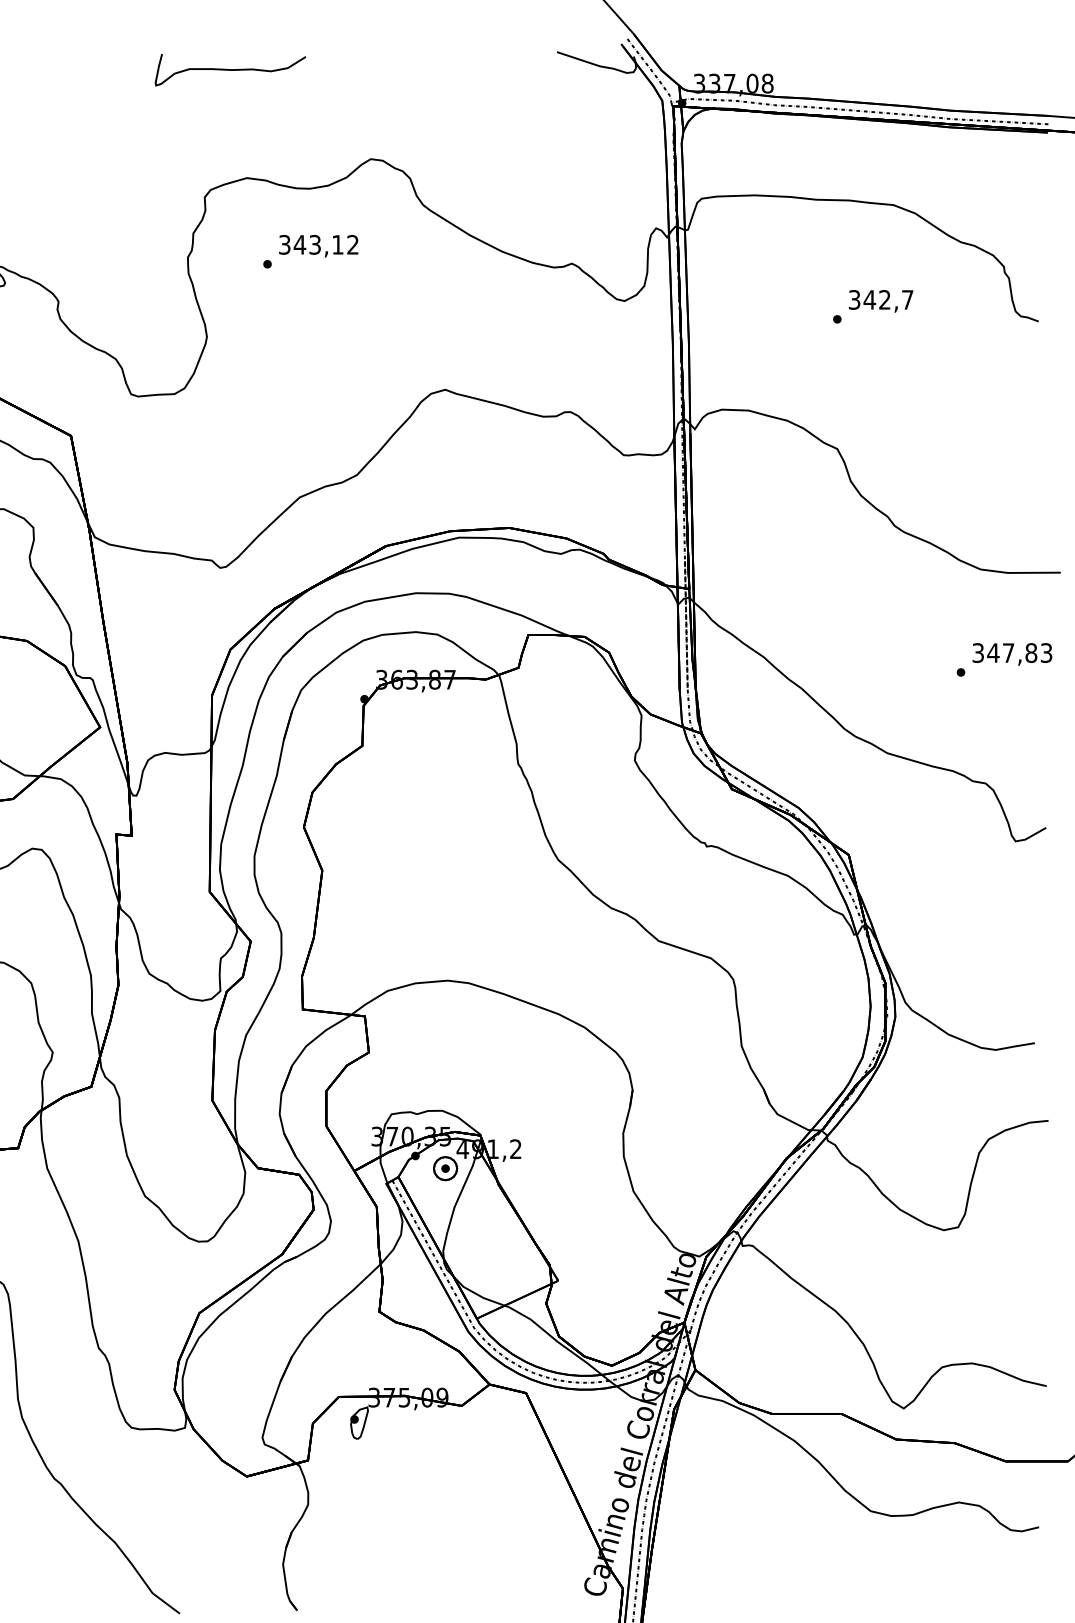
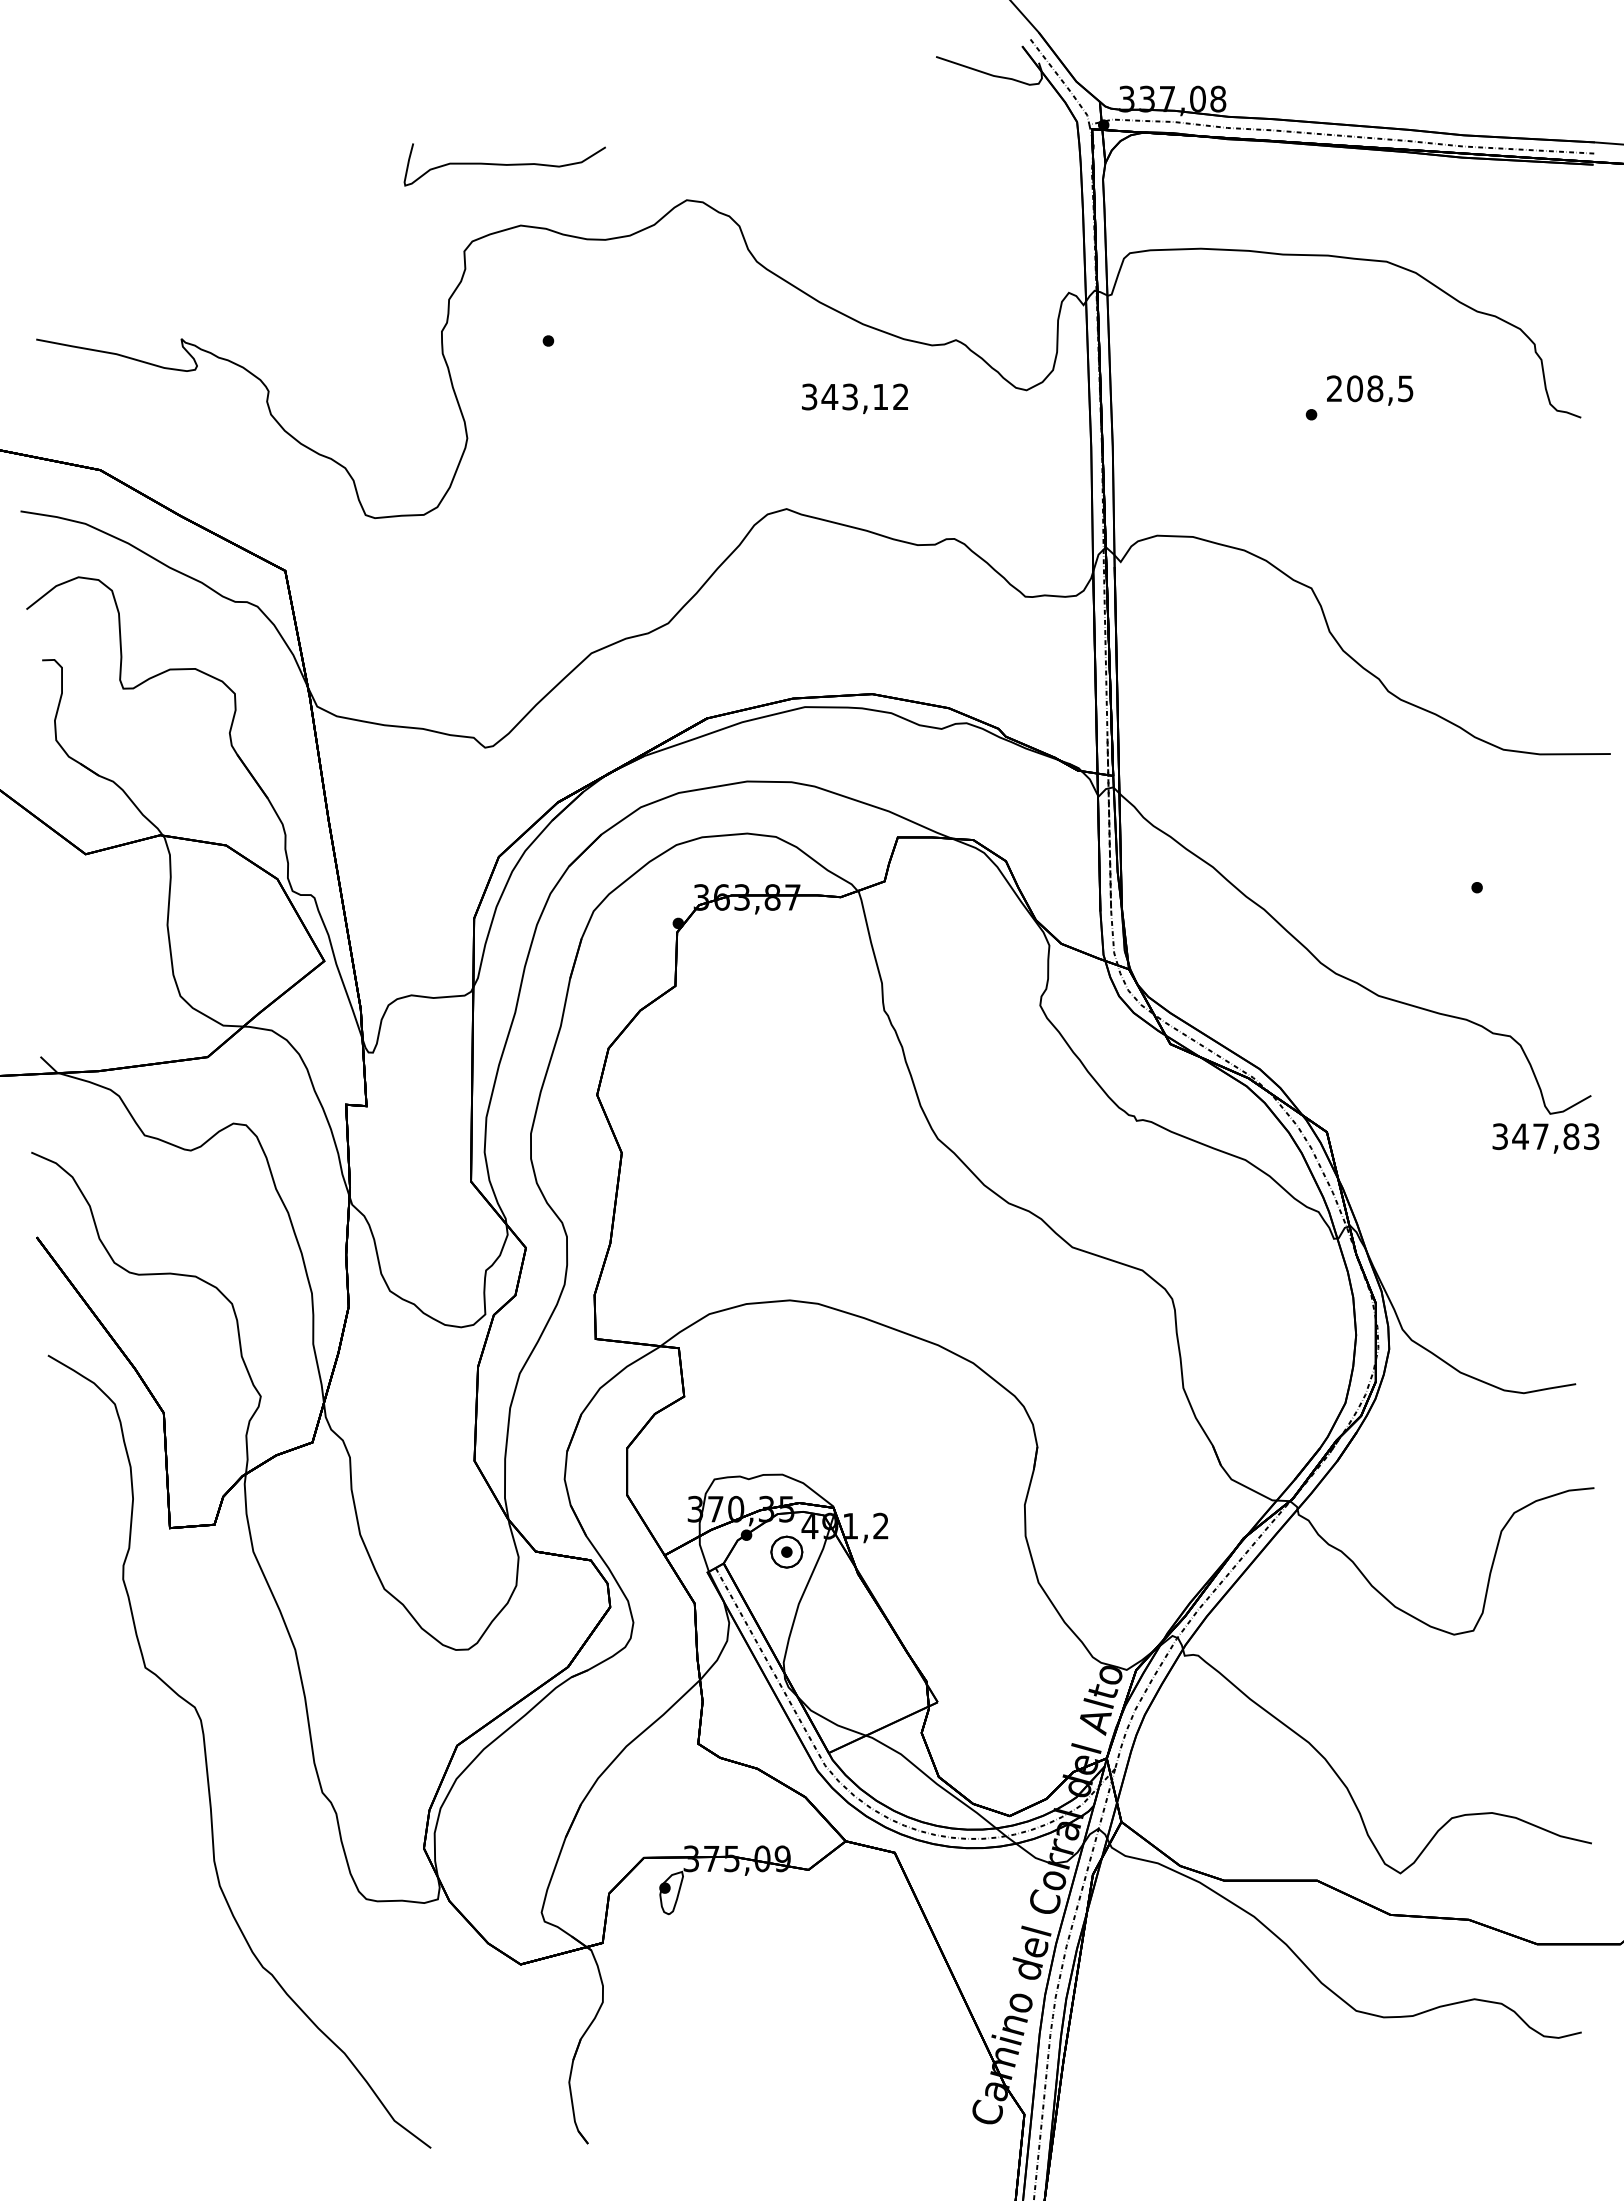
curve: (230, 69) -> (504, 164), moved
text: (318, 245) -> (854, 398), moved
text: (881, 299) -> (1370, 388), 342,7 -> 208,5
text: (1012, 654) -> (1545, 1138), moved

